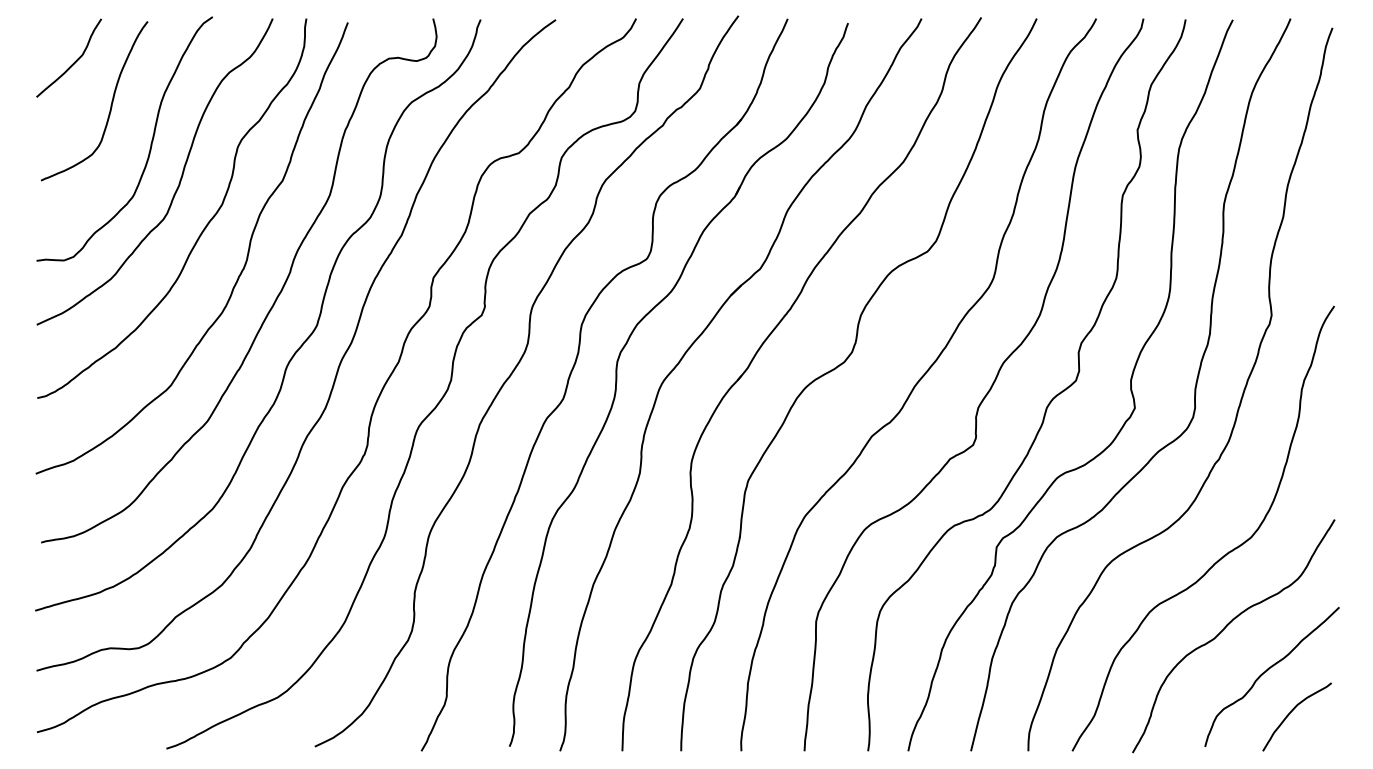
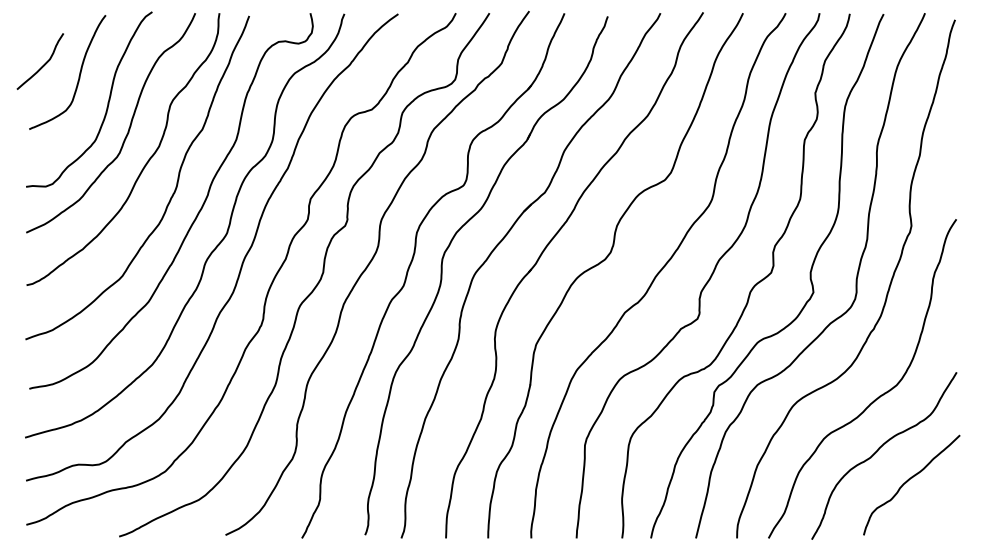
curve: (73, 62) -> (43, 64), moved
curve: (1292, 712) -> (926, 510), removed

